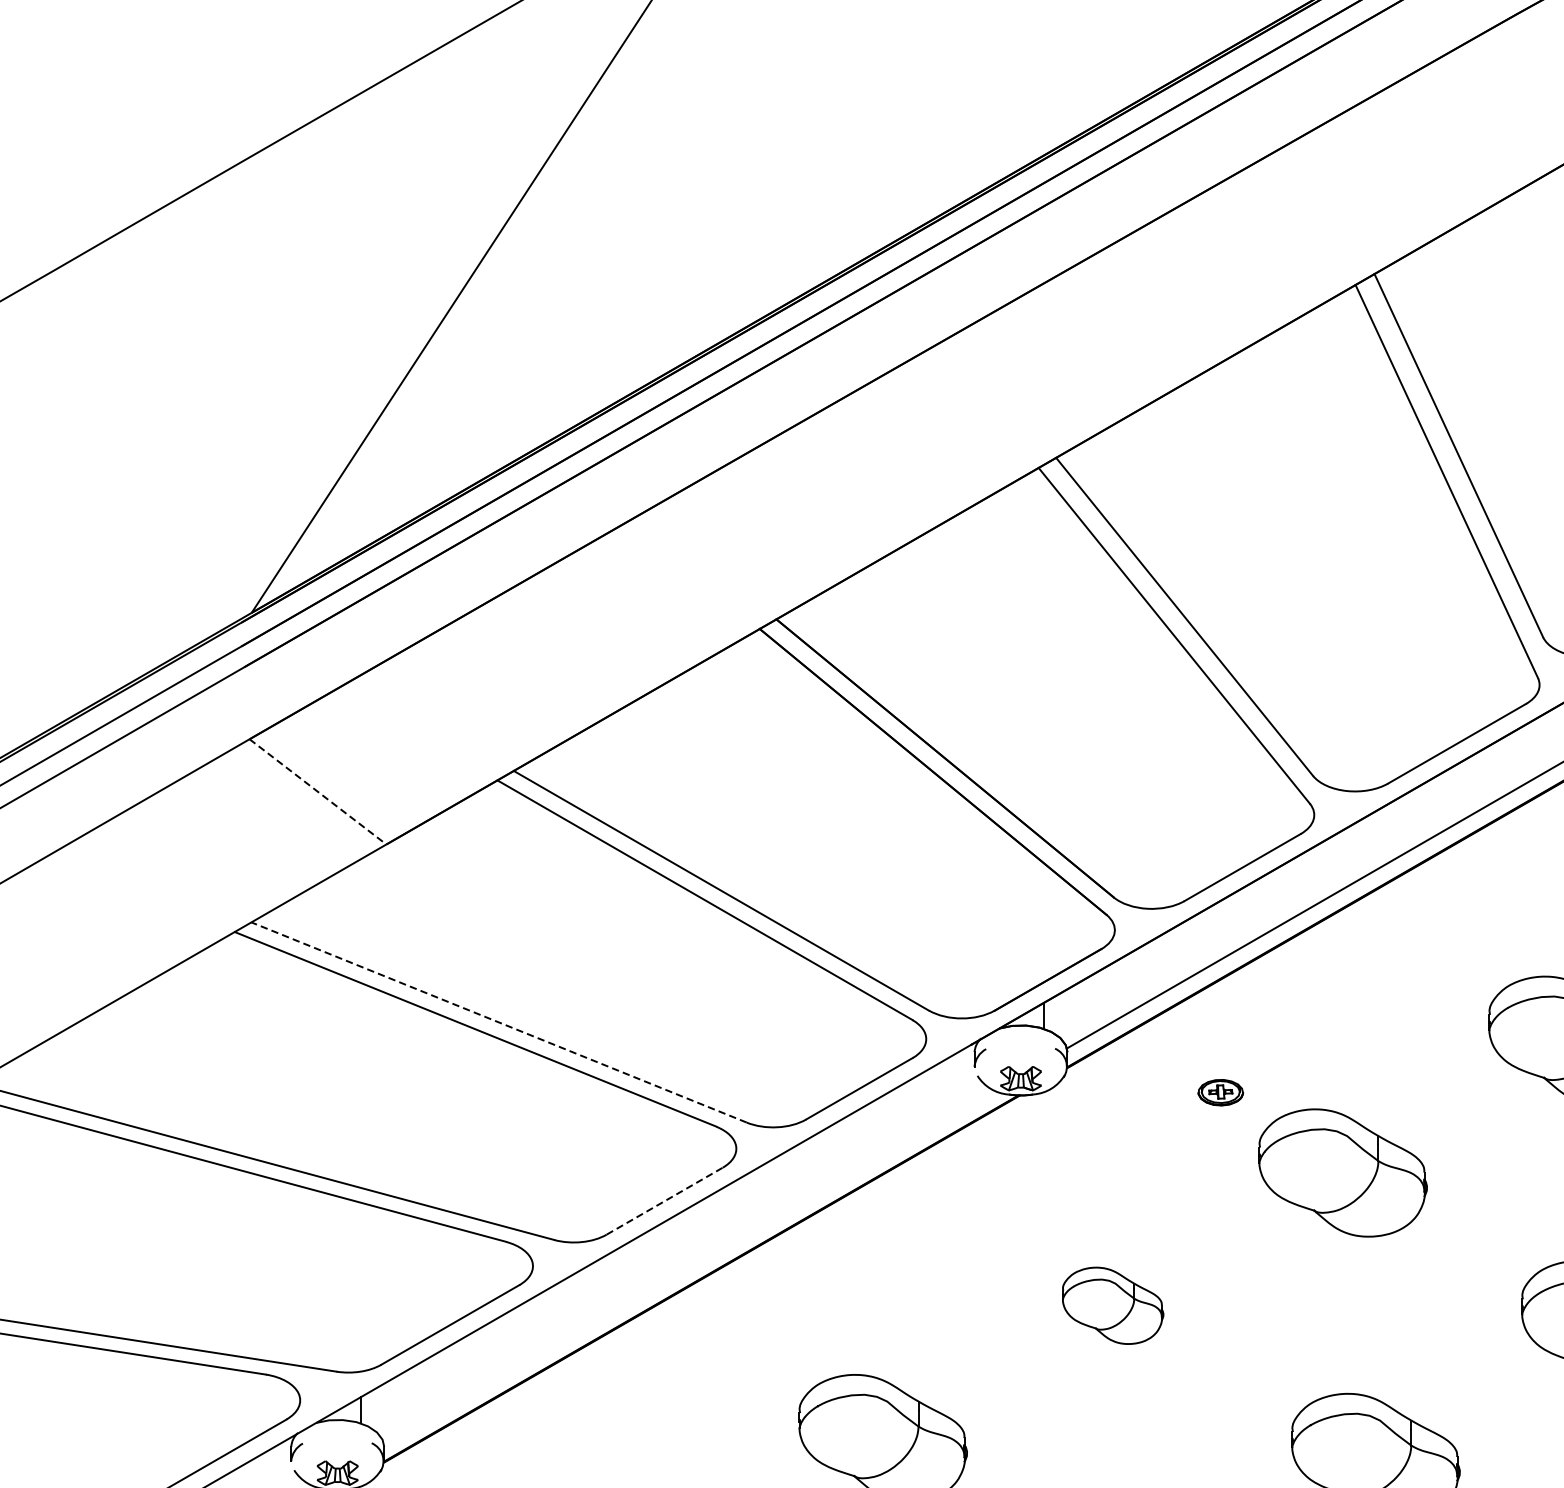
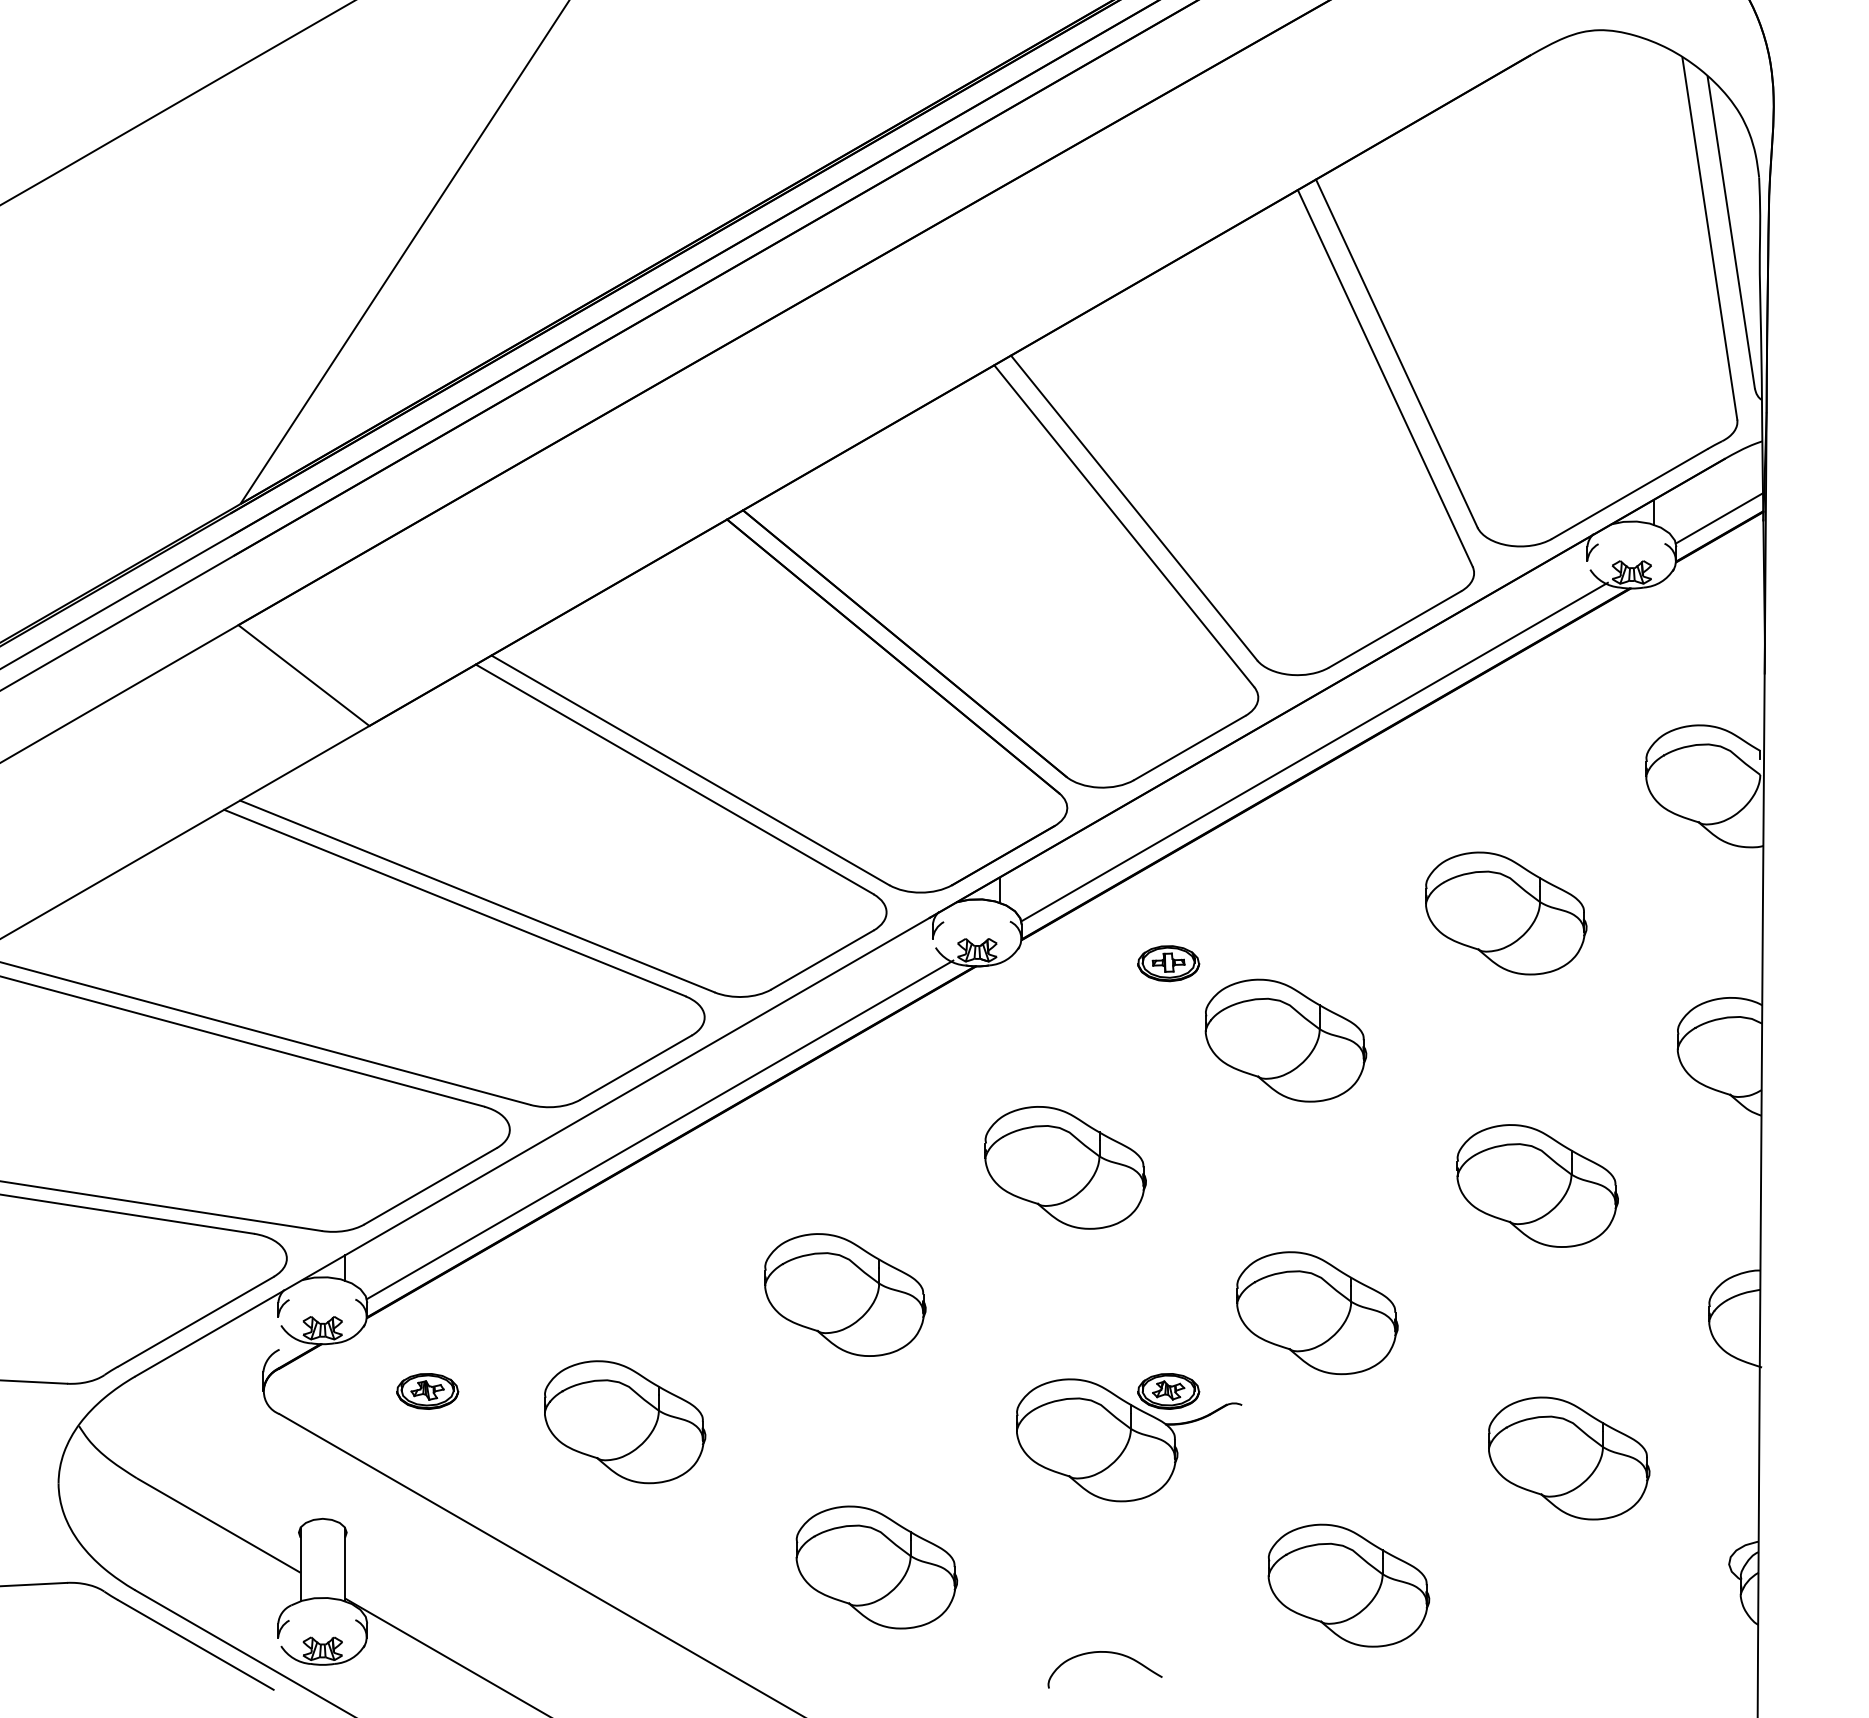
line: (317, 791) -> (303, 675), dashed -> solid
line: (499, 1022) -> (477, 896), dashed -> solid
part: (1220, 1092) -> (1168, 963), size x1.43
line: (665, 1201) -> (636, 1067), dashed -> solid
line: (689, 1265) -> (659, 1129), added
part: (1113, 1305) -> (1065, 1167), size x1.67

